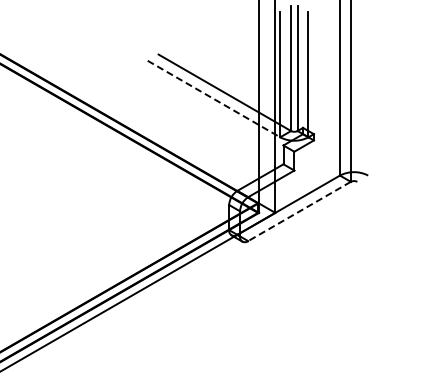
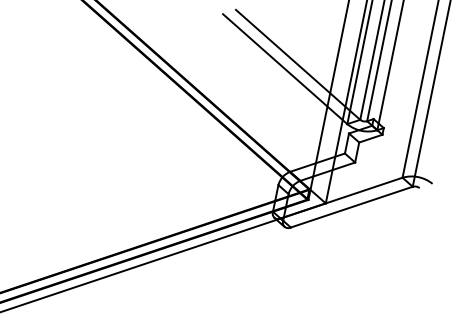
line: (213, 99) -> (284, 69), dashed -> solid
line: (299, 211) -> (351, 207), dashed -> solid

